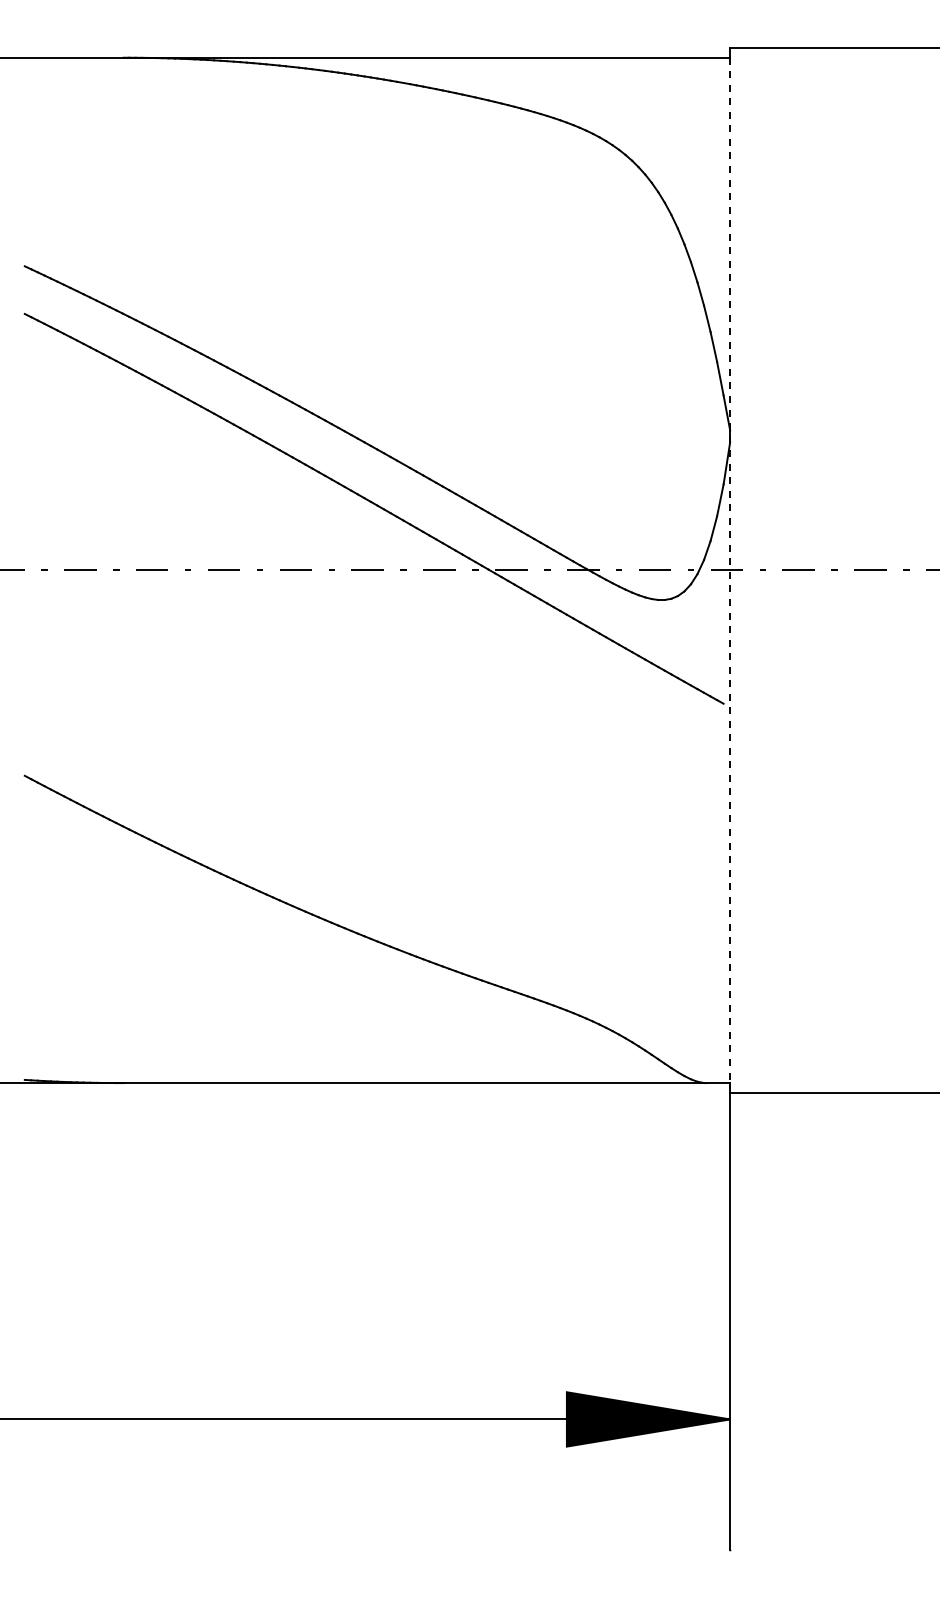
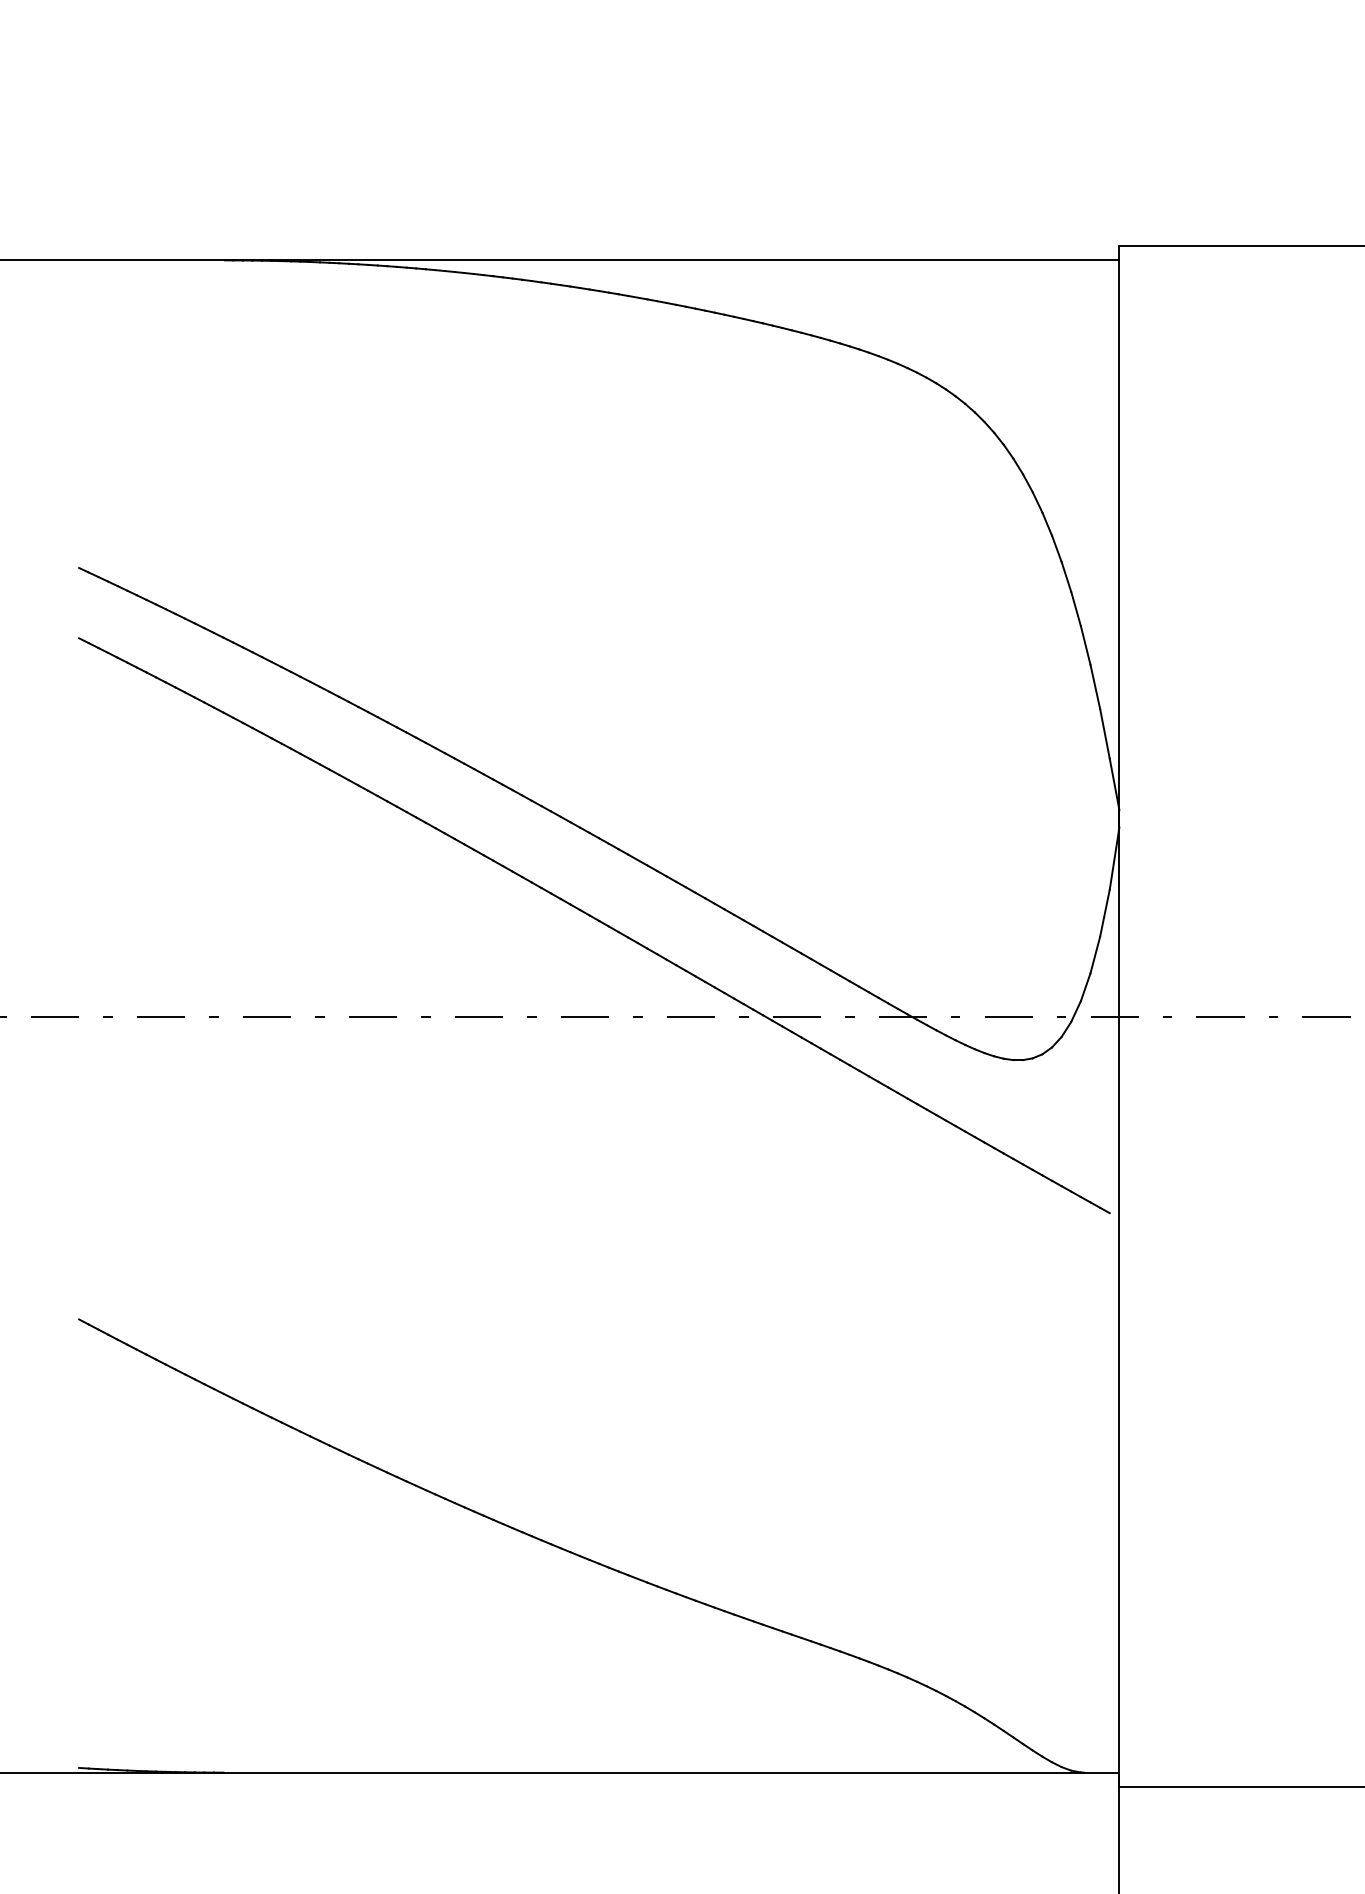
line: (730, 570) -> (1119, 1016), dashed -> solid

